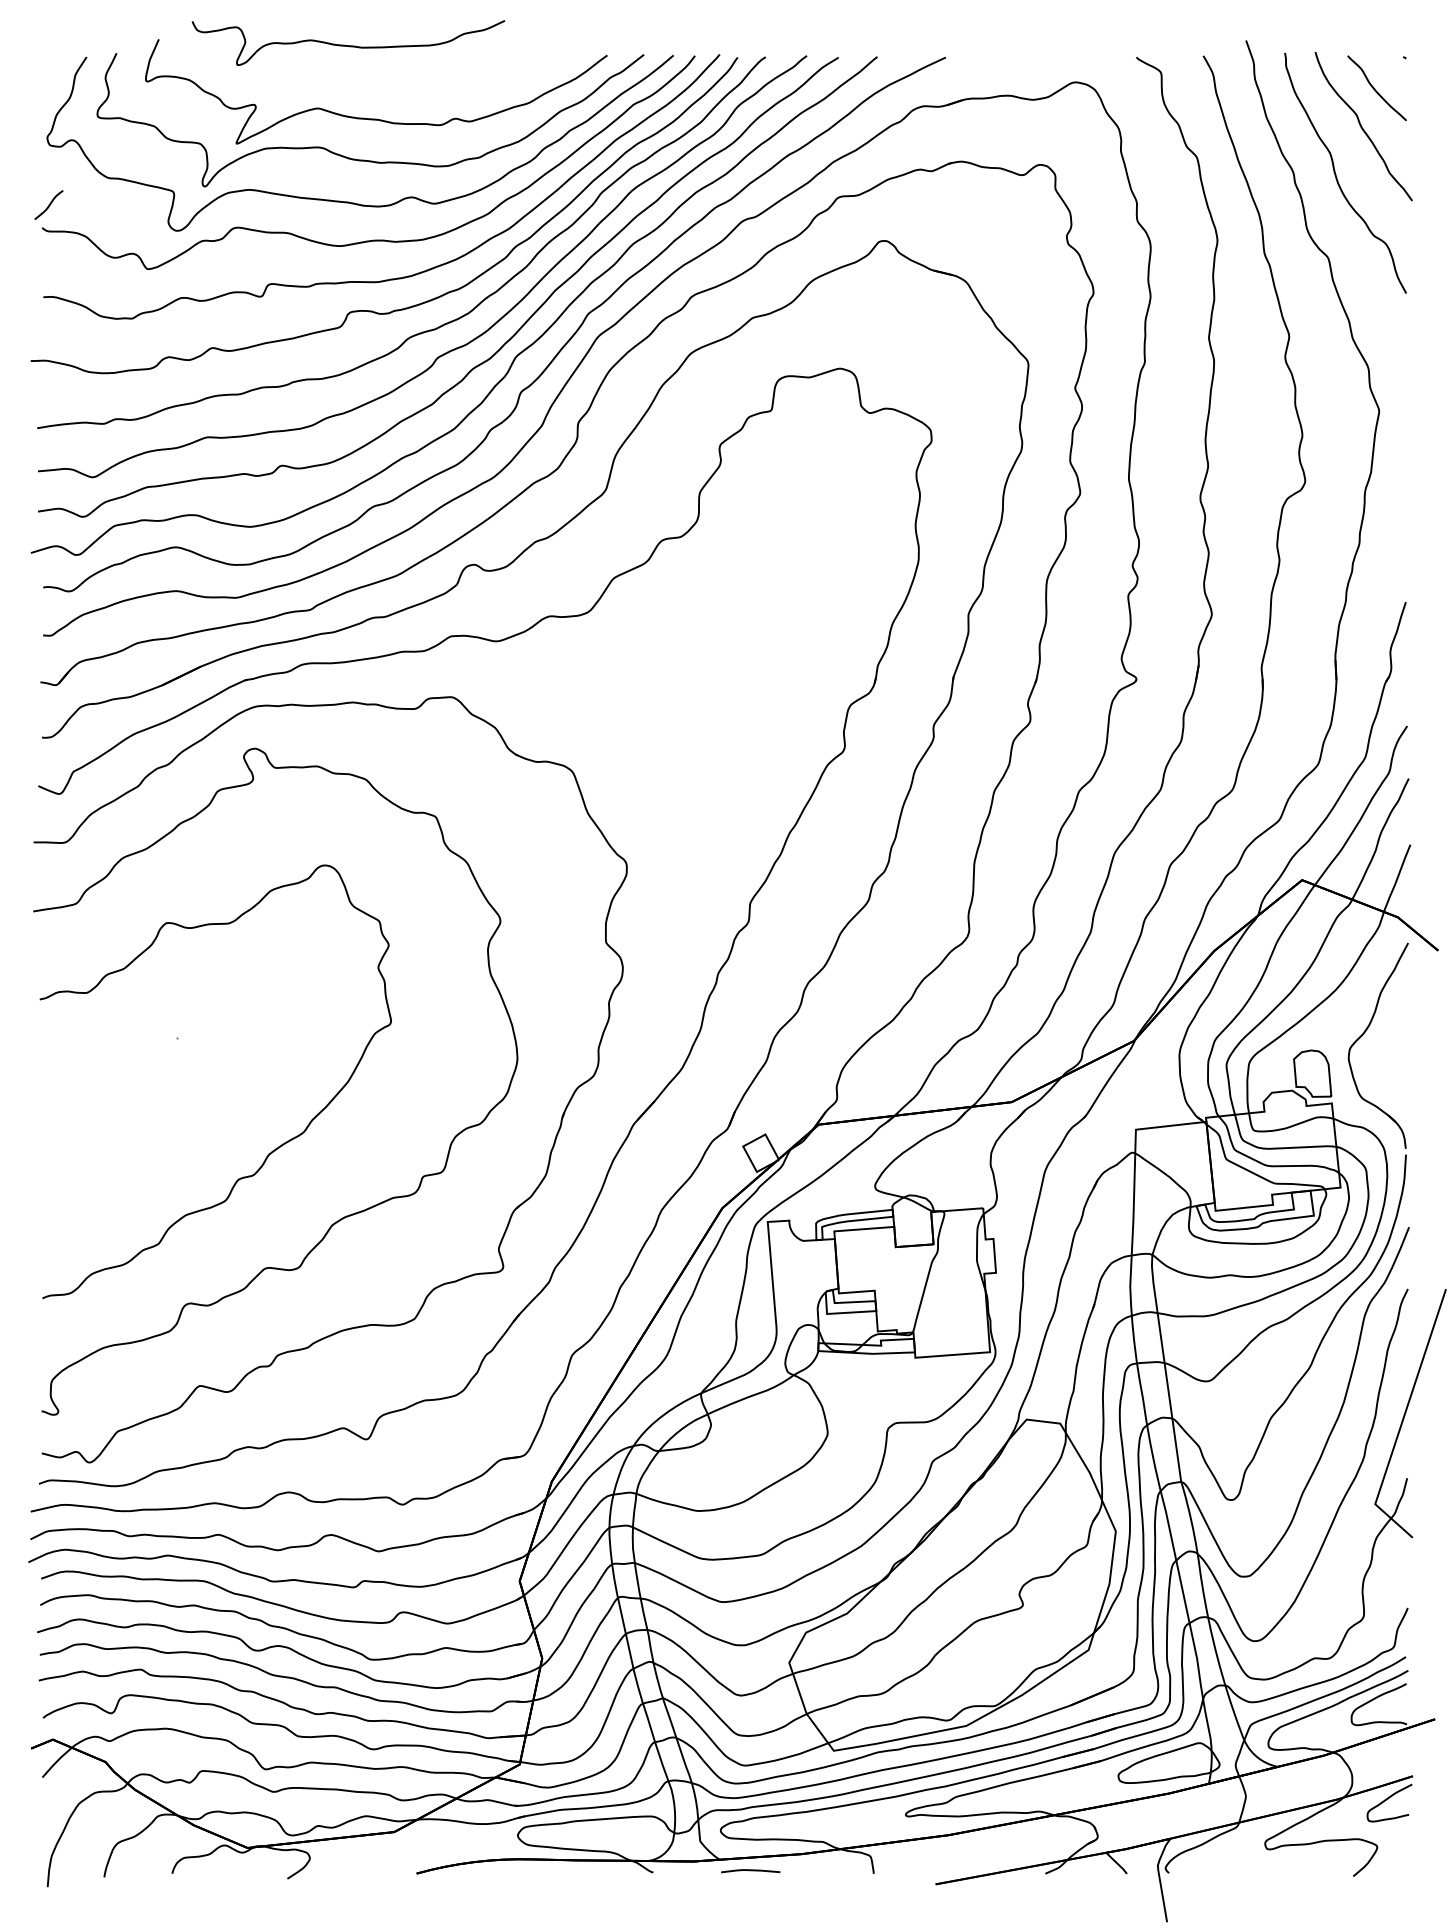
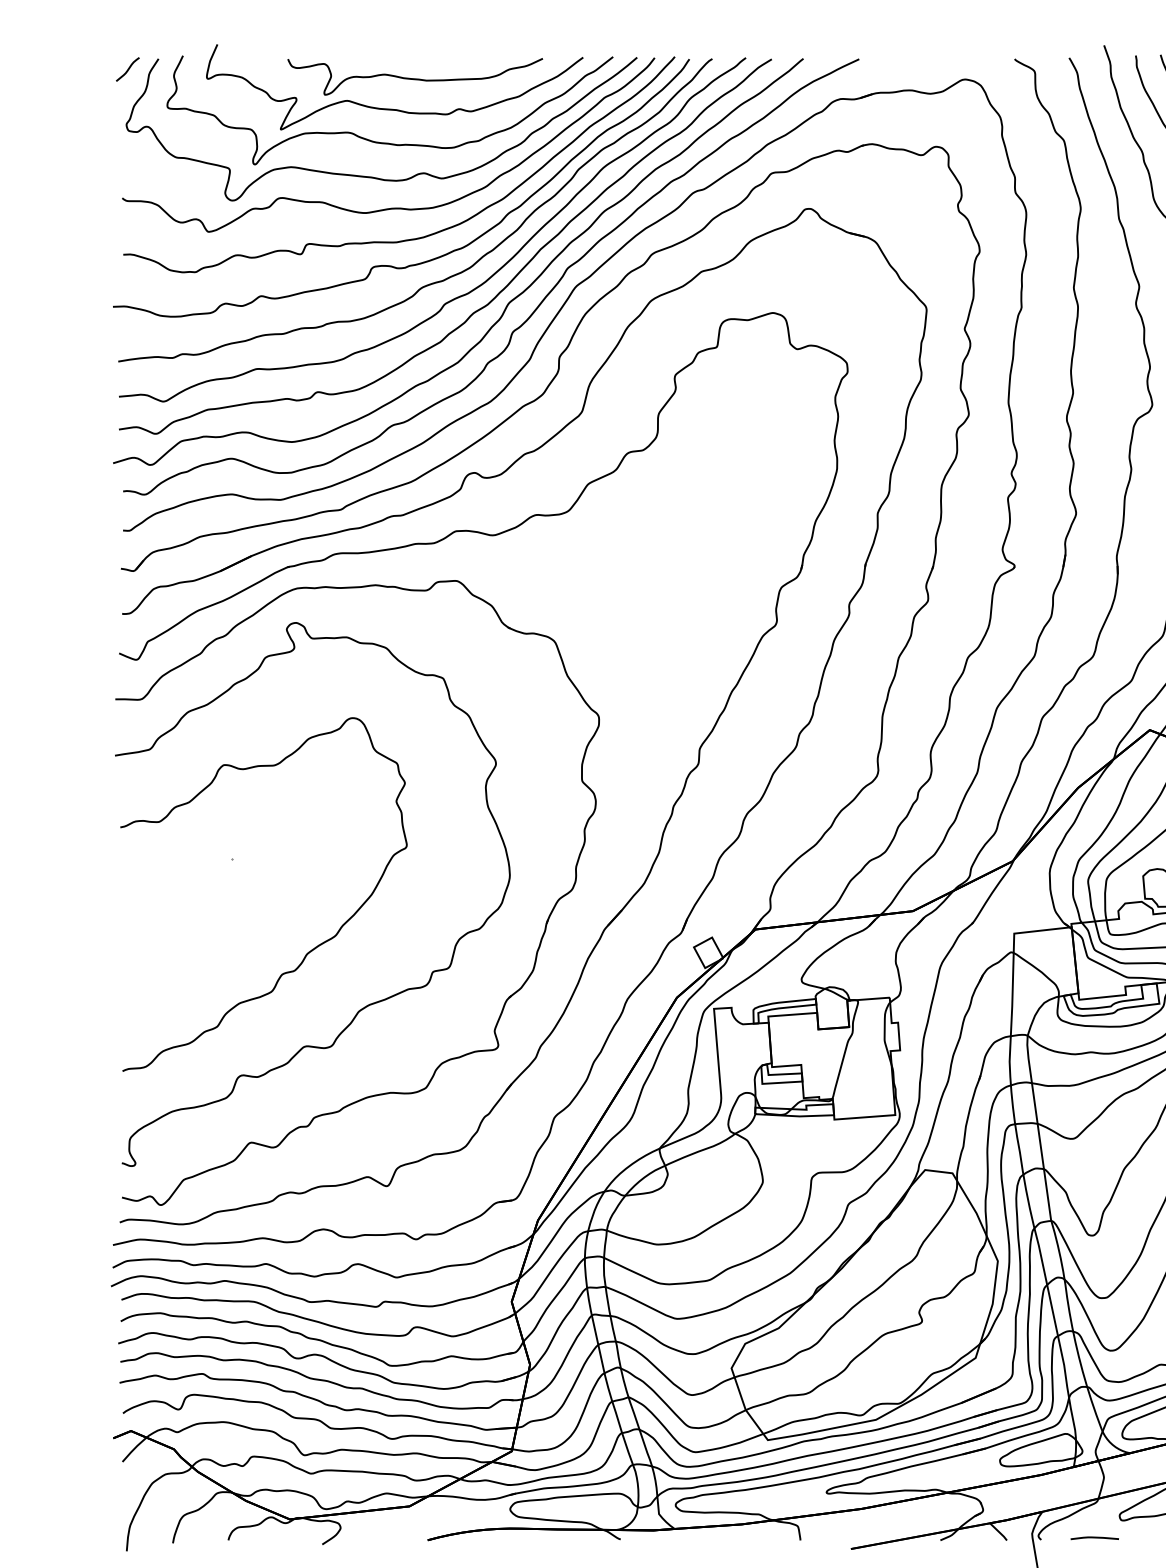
curve: (348, 45) -> (415, 78), moved
curve: (48, 204) -> (127, 69), moved
curve: (750, 1871) -> (1094, 1538), moved

